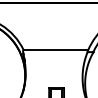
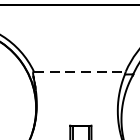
line: (56, 50) -> (80, 72), solid -> dashed

